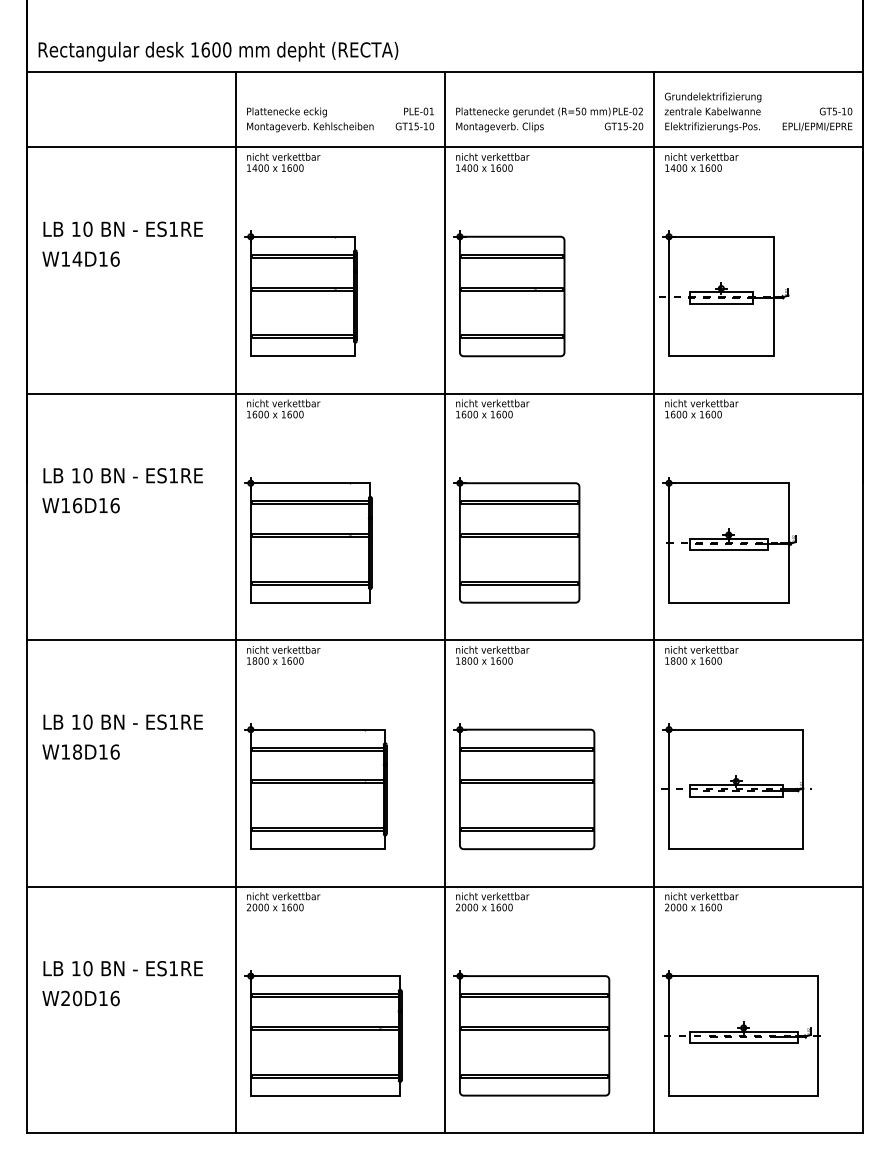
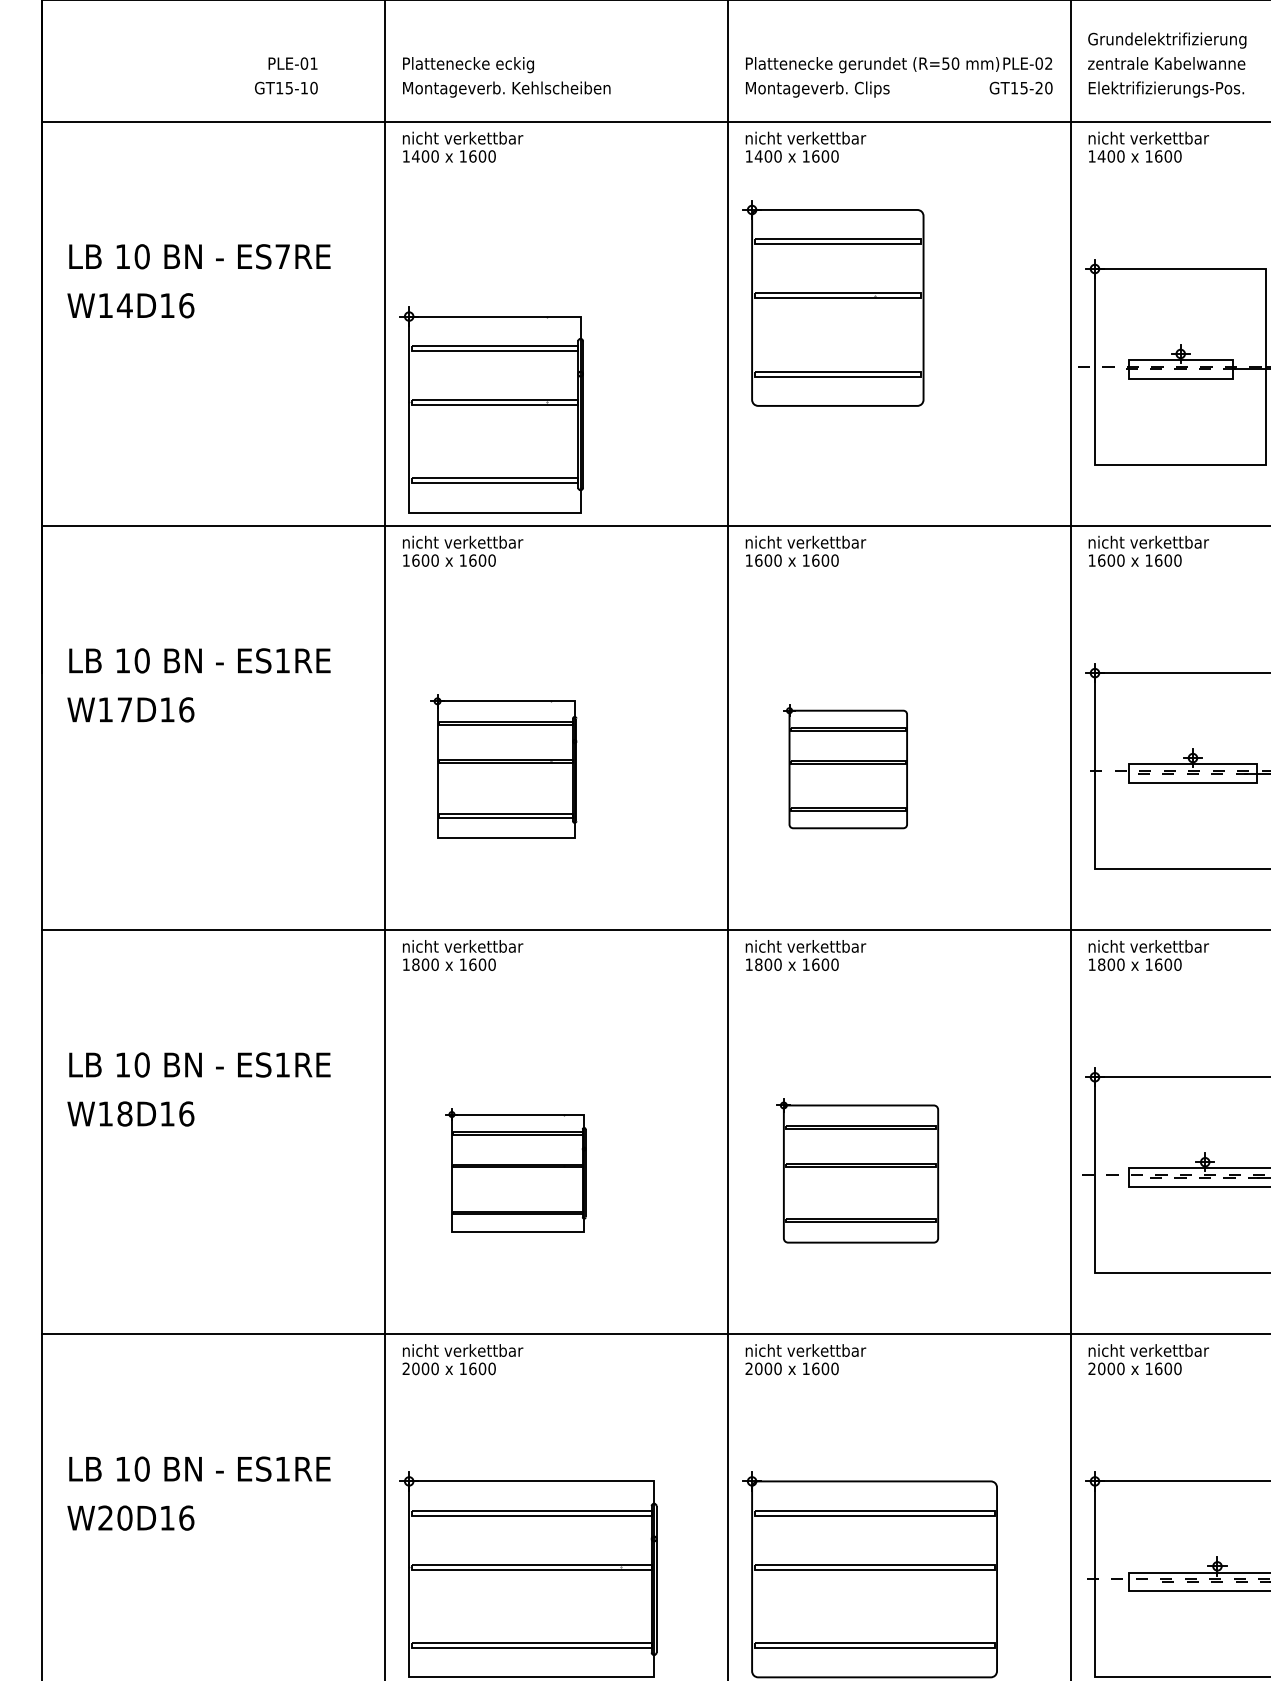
text: (414, 118) -> (285, 75), moved
text: (173, 228) -> (282, 255), ES1RE -> ES7RE
part: (300, 293) -> (490, 409), moved
part: (509, 293) -> (833, 303), moved
text: (77, 505) -> (124, 709), W16D16 -> W17D16
part: (308, 540) -> (503, 767), size x0.7
part: (516, 540) -> (844, 767), size x0.6
part: (315, 786) -> (515, 1170), size x0.6
part: (524, 786) -> (857, 1170), size x0.7

